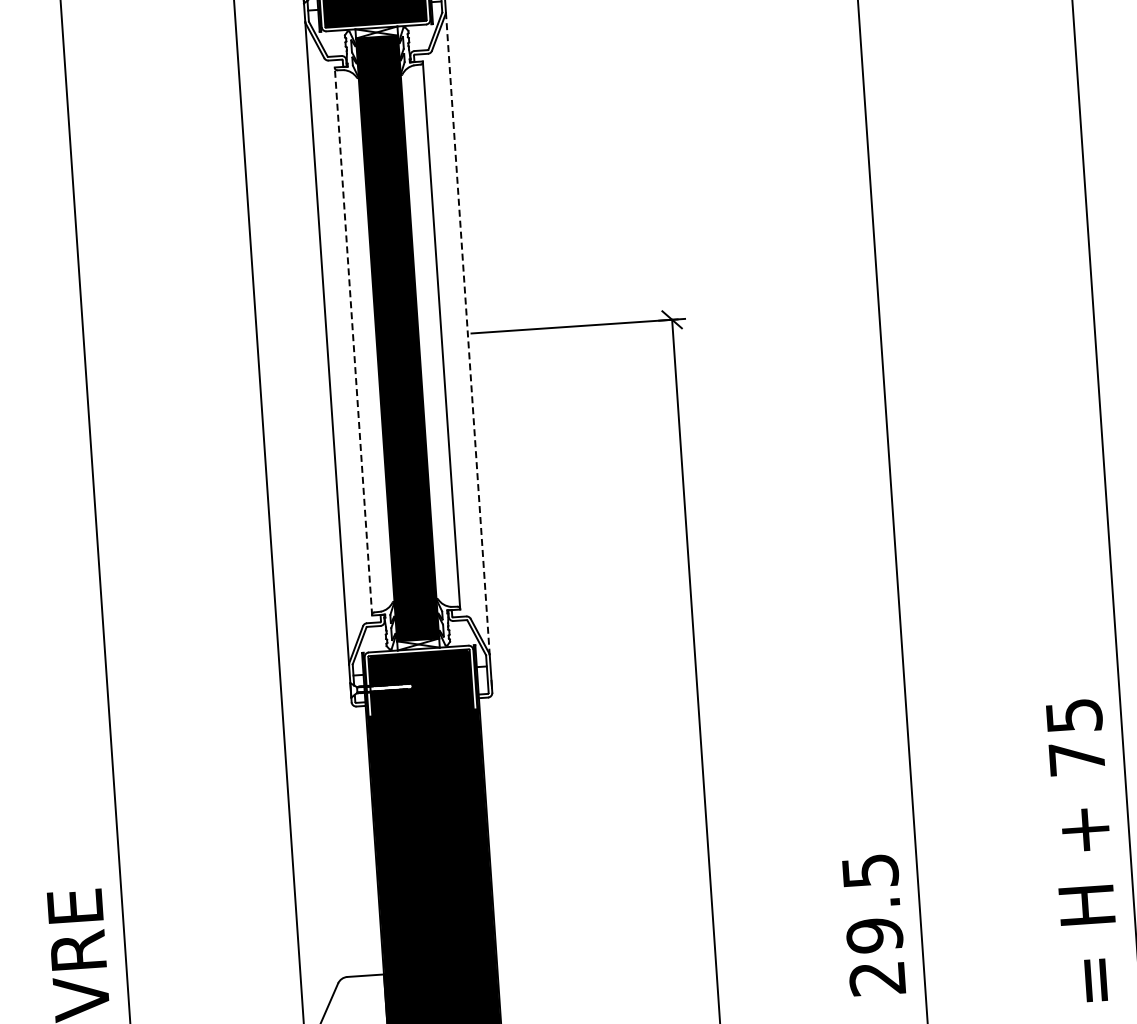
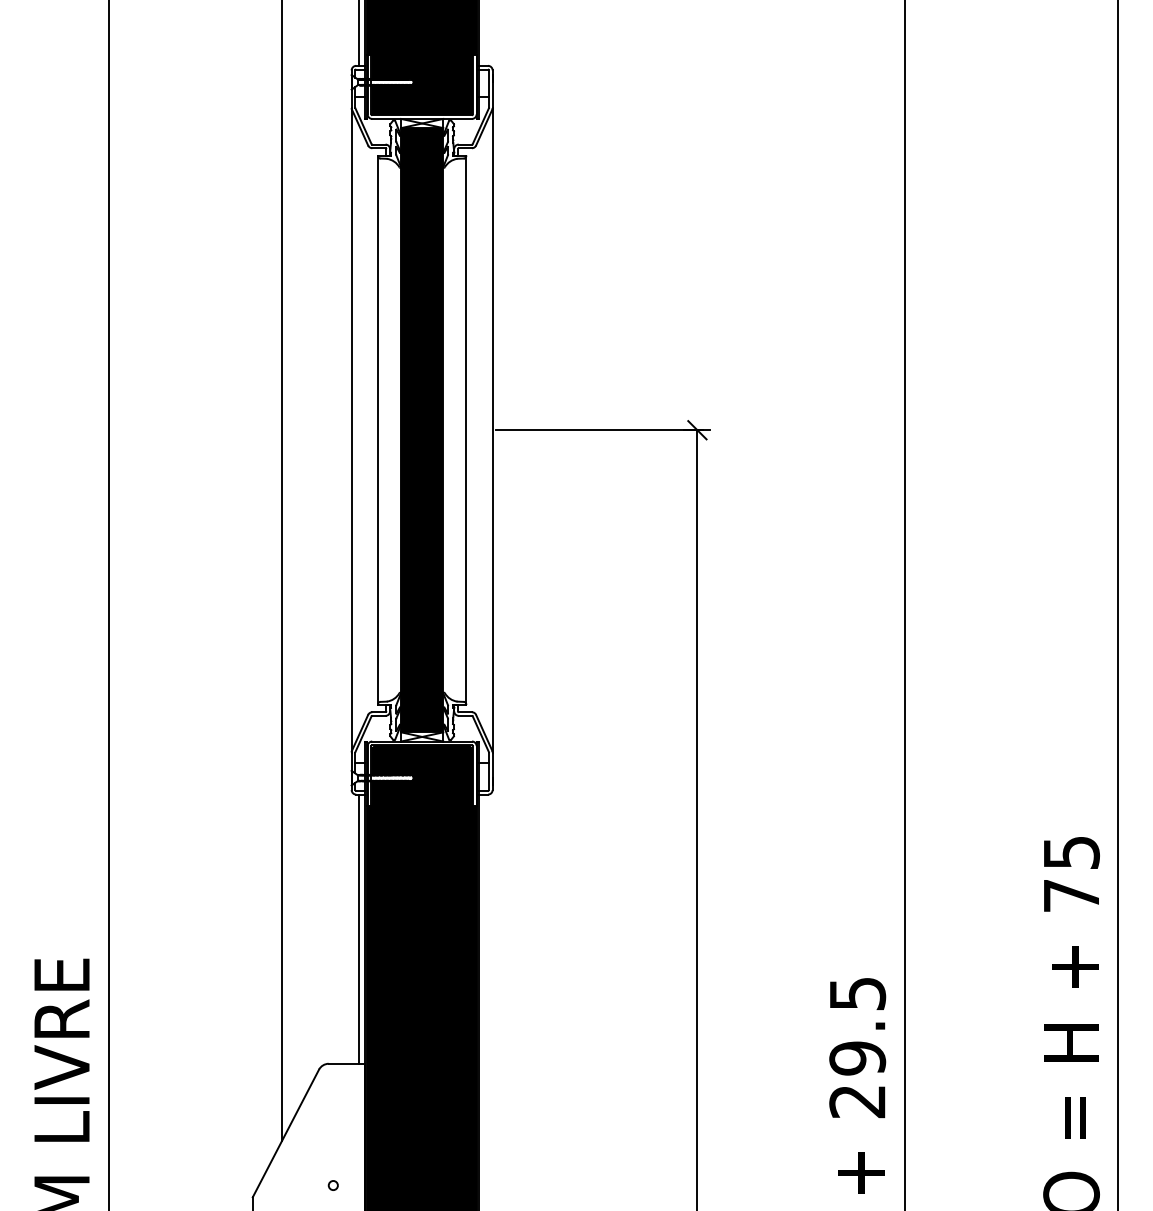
line: (467, 334) -> (492, 430), dashed -> solid
line: (353, 341) -> (378, 430), dashed -> solid
line: (367, 839) -> (358, 928), added

